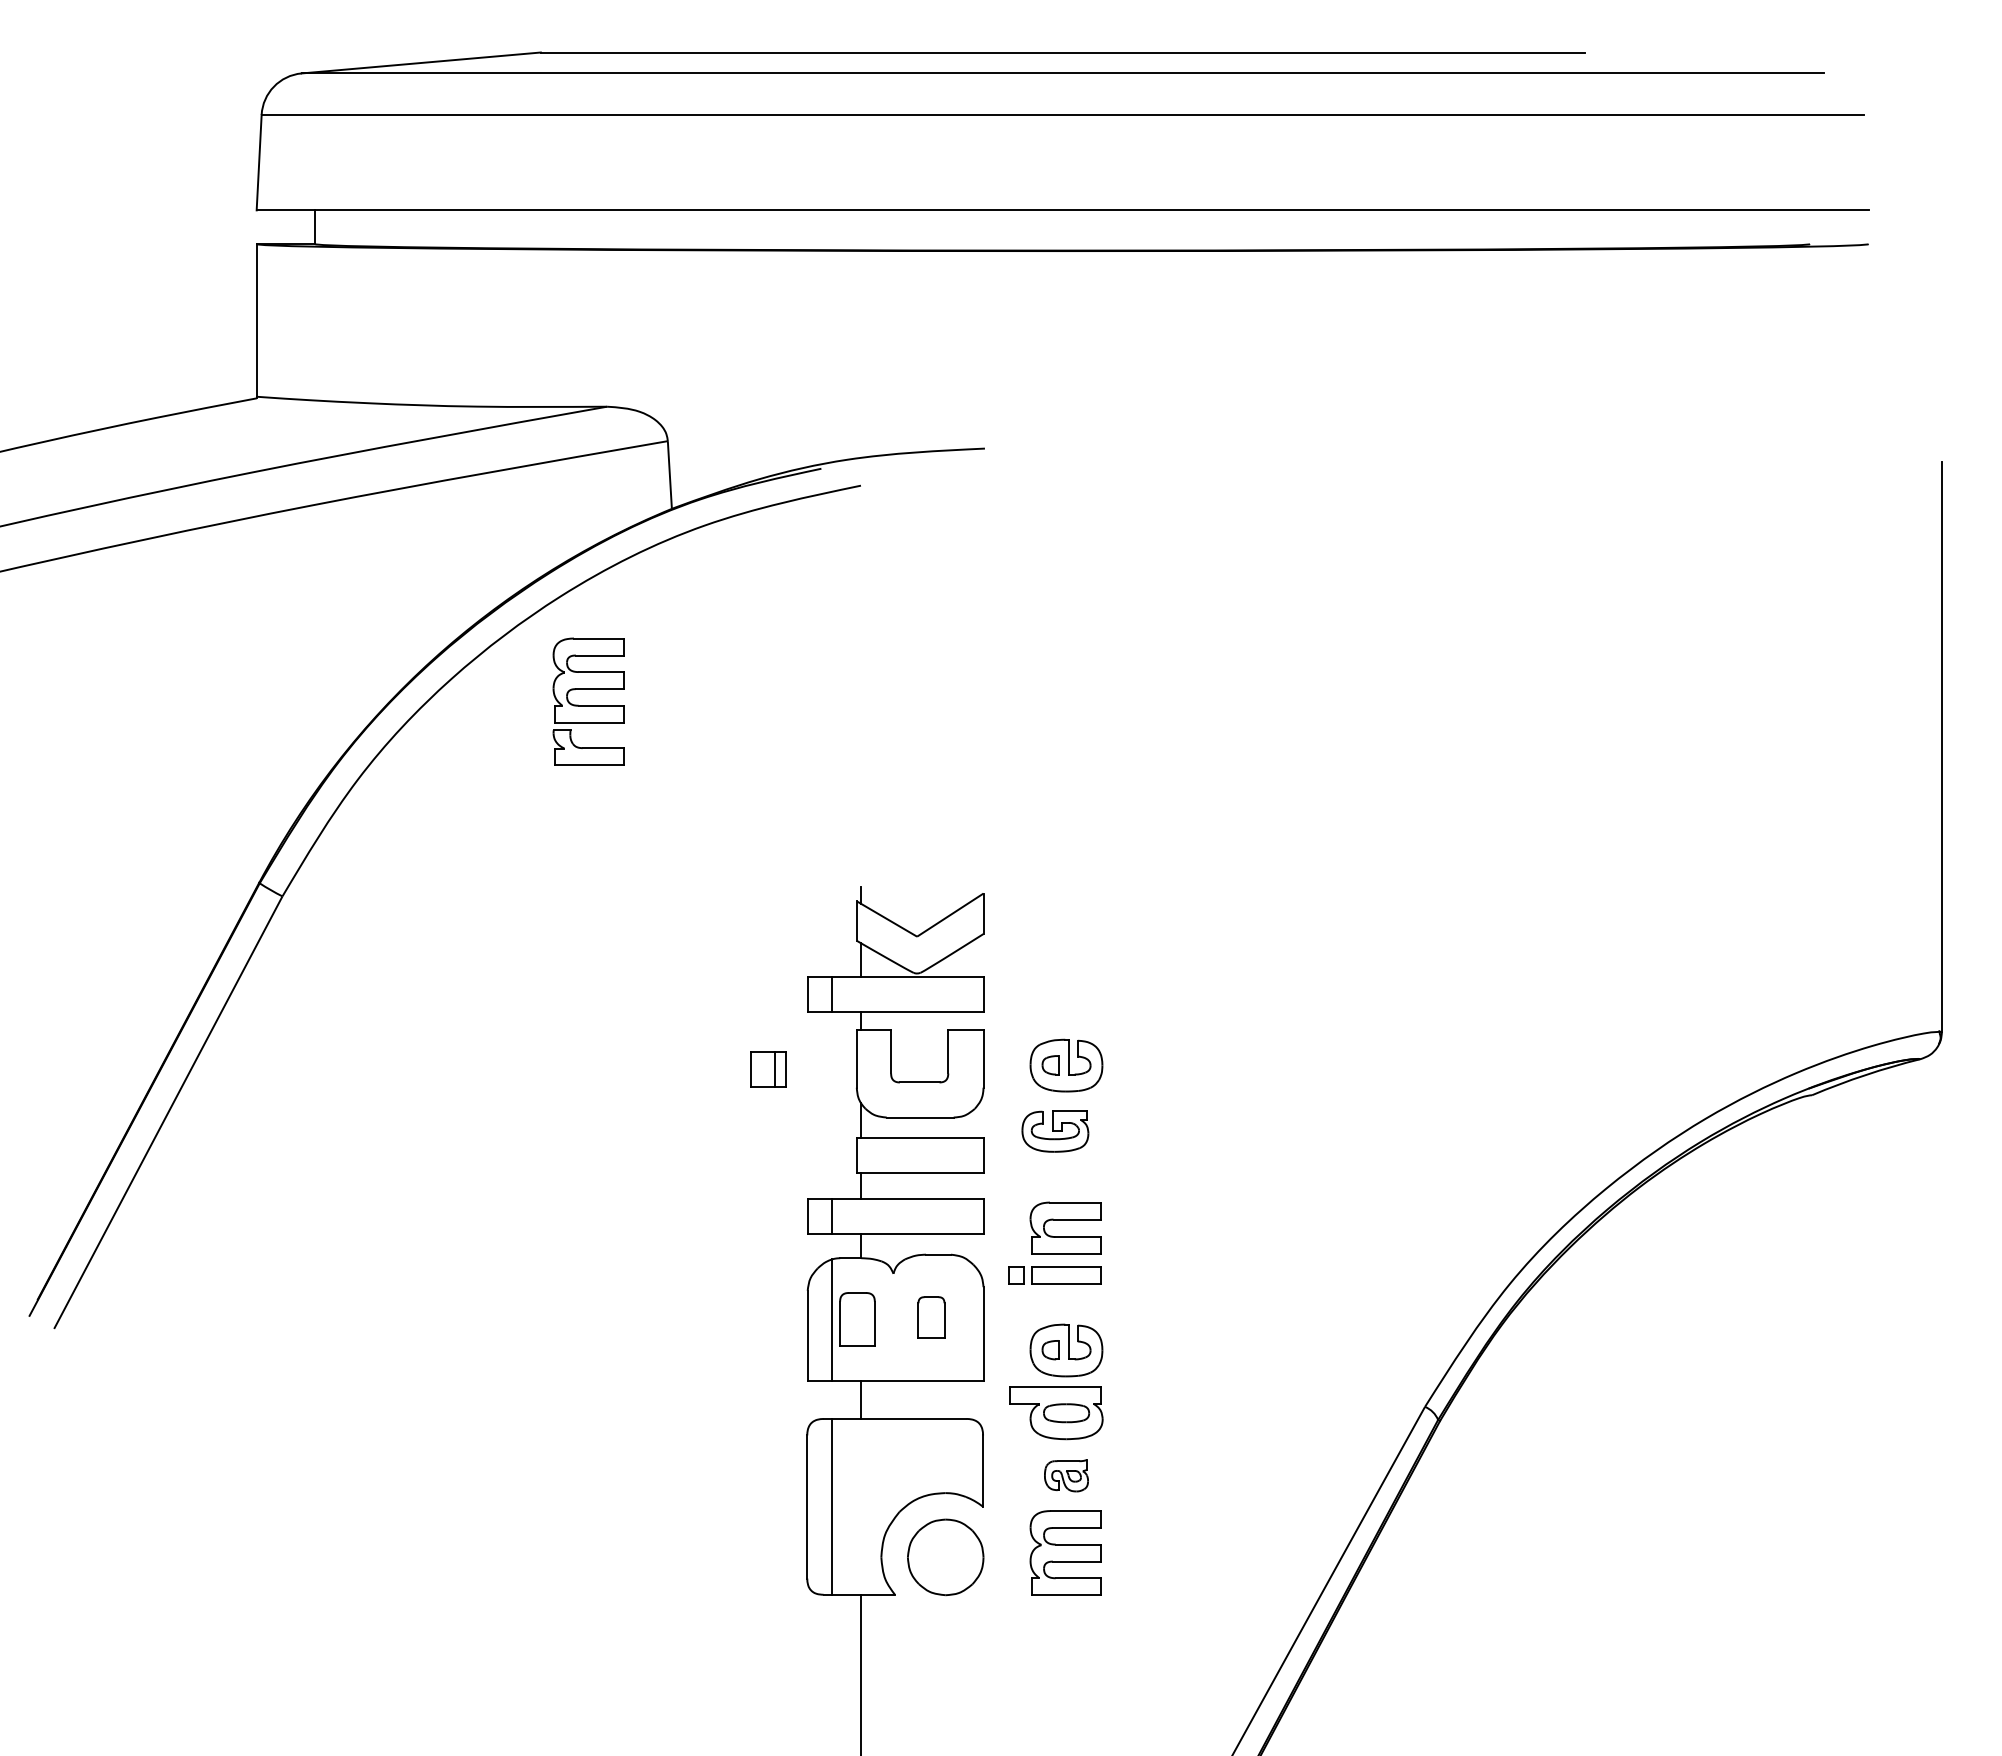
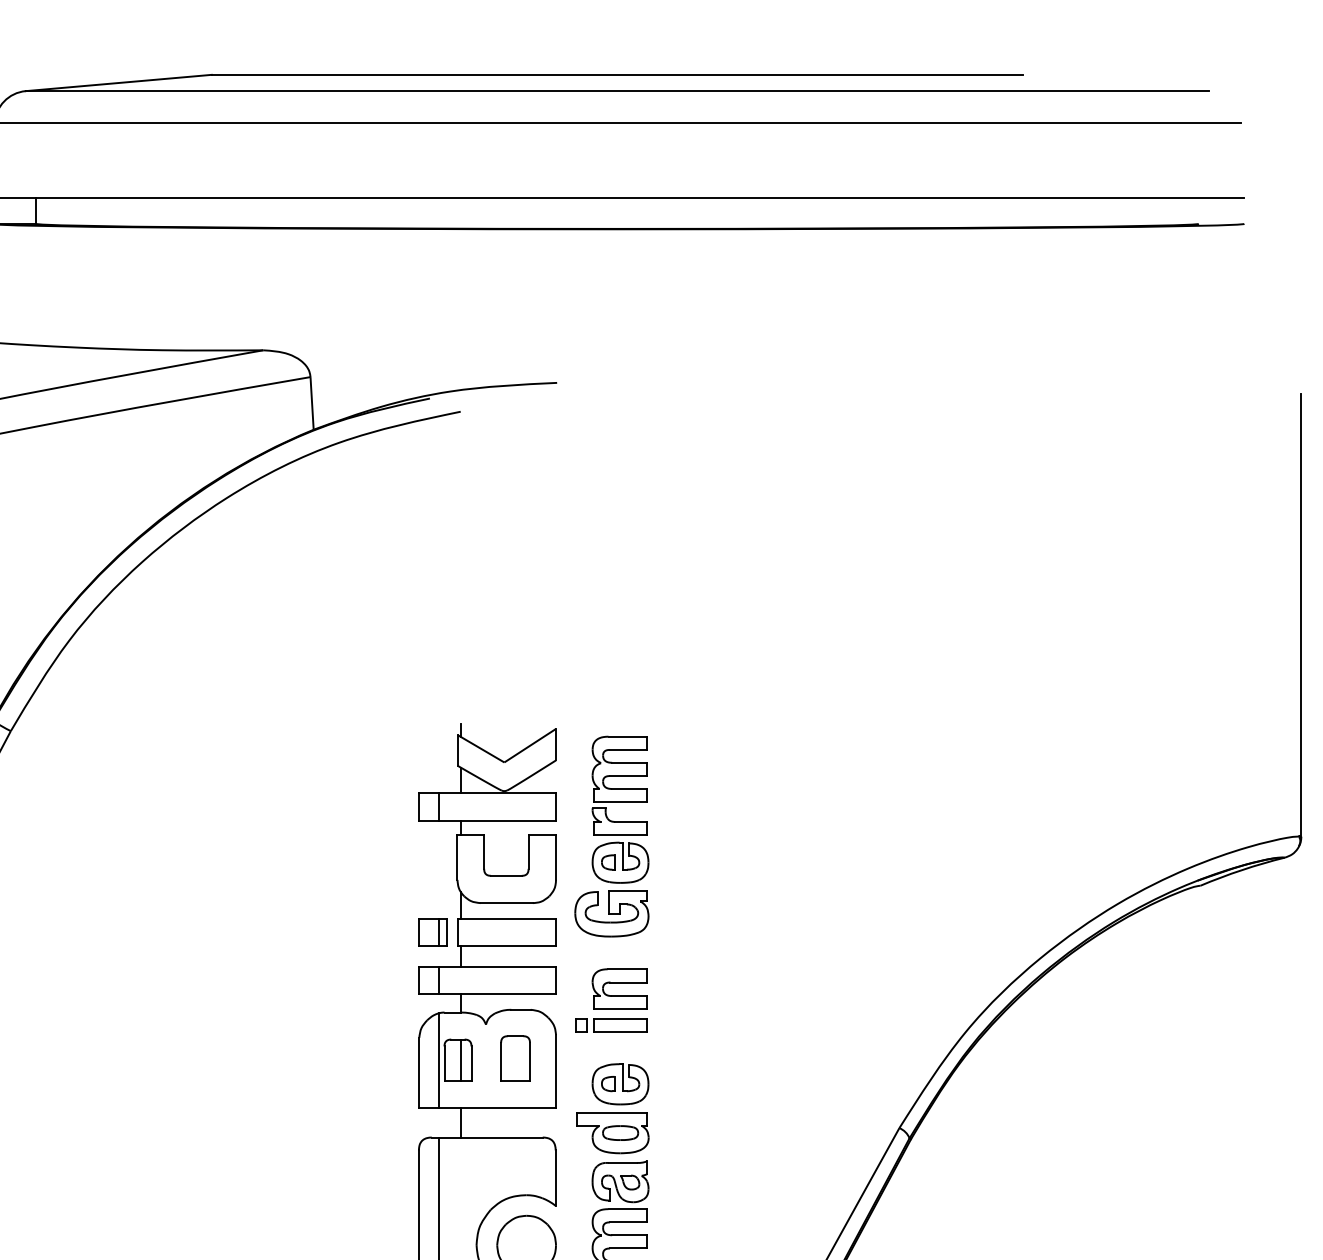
part: (588, 701) -> (619, 785), moved
part: (768, 1069) -> (433, 932), moved
part: (1055, 1131) -> (612, 913), size x1.43
part: (931, 1316) -> (515, 1057), size x1.43
line: (860, 1319) -> (460, 1060), added
part: (1066, 1475) -> (620, 1181), size x1.67

